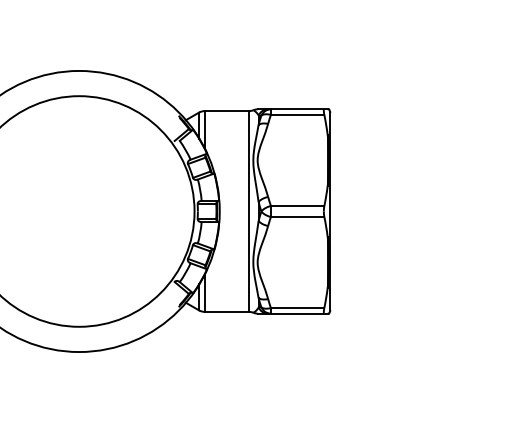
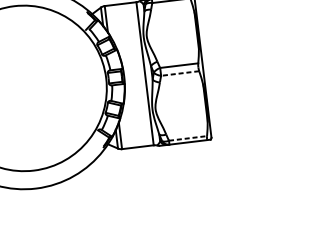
line: (297, 217) -> (180, 73), solid -> dashed
line: (297, 308) -> (187, 138), solid -> dashed

